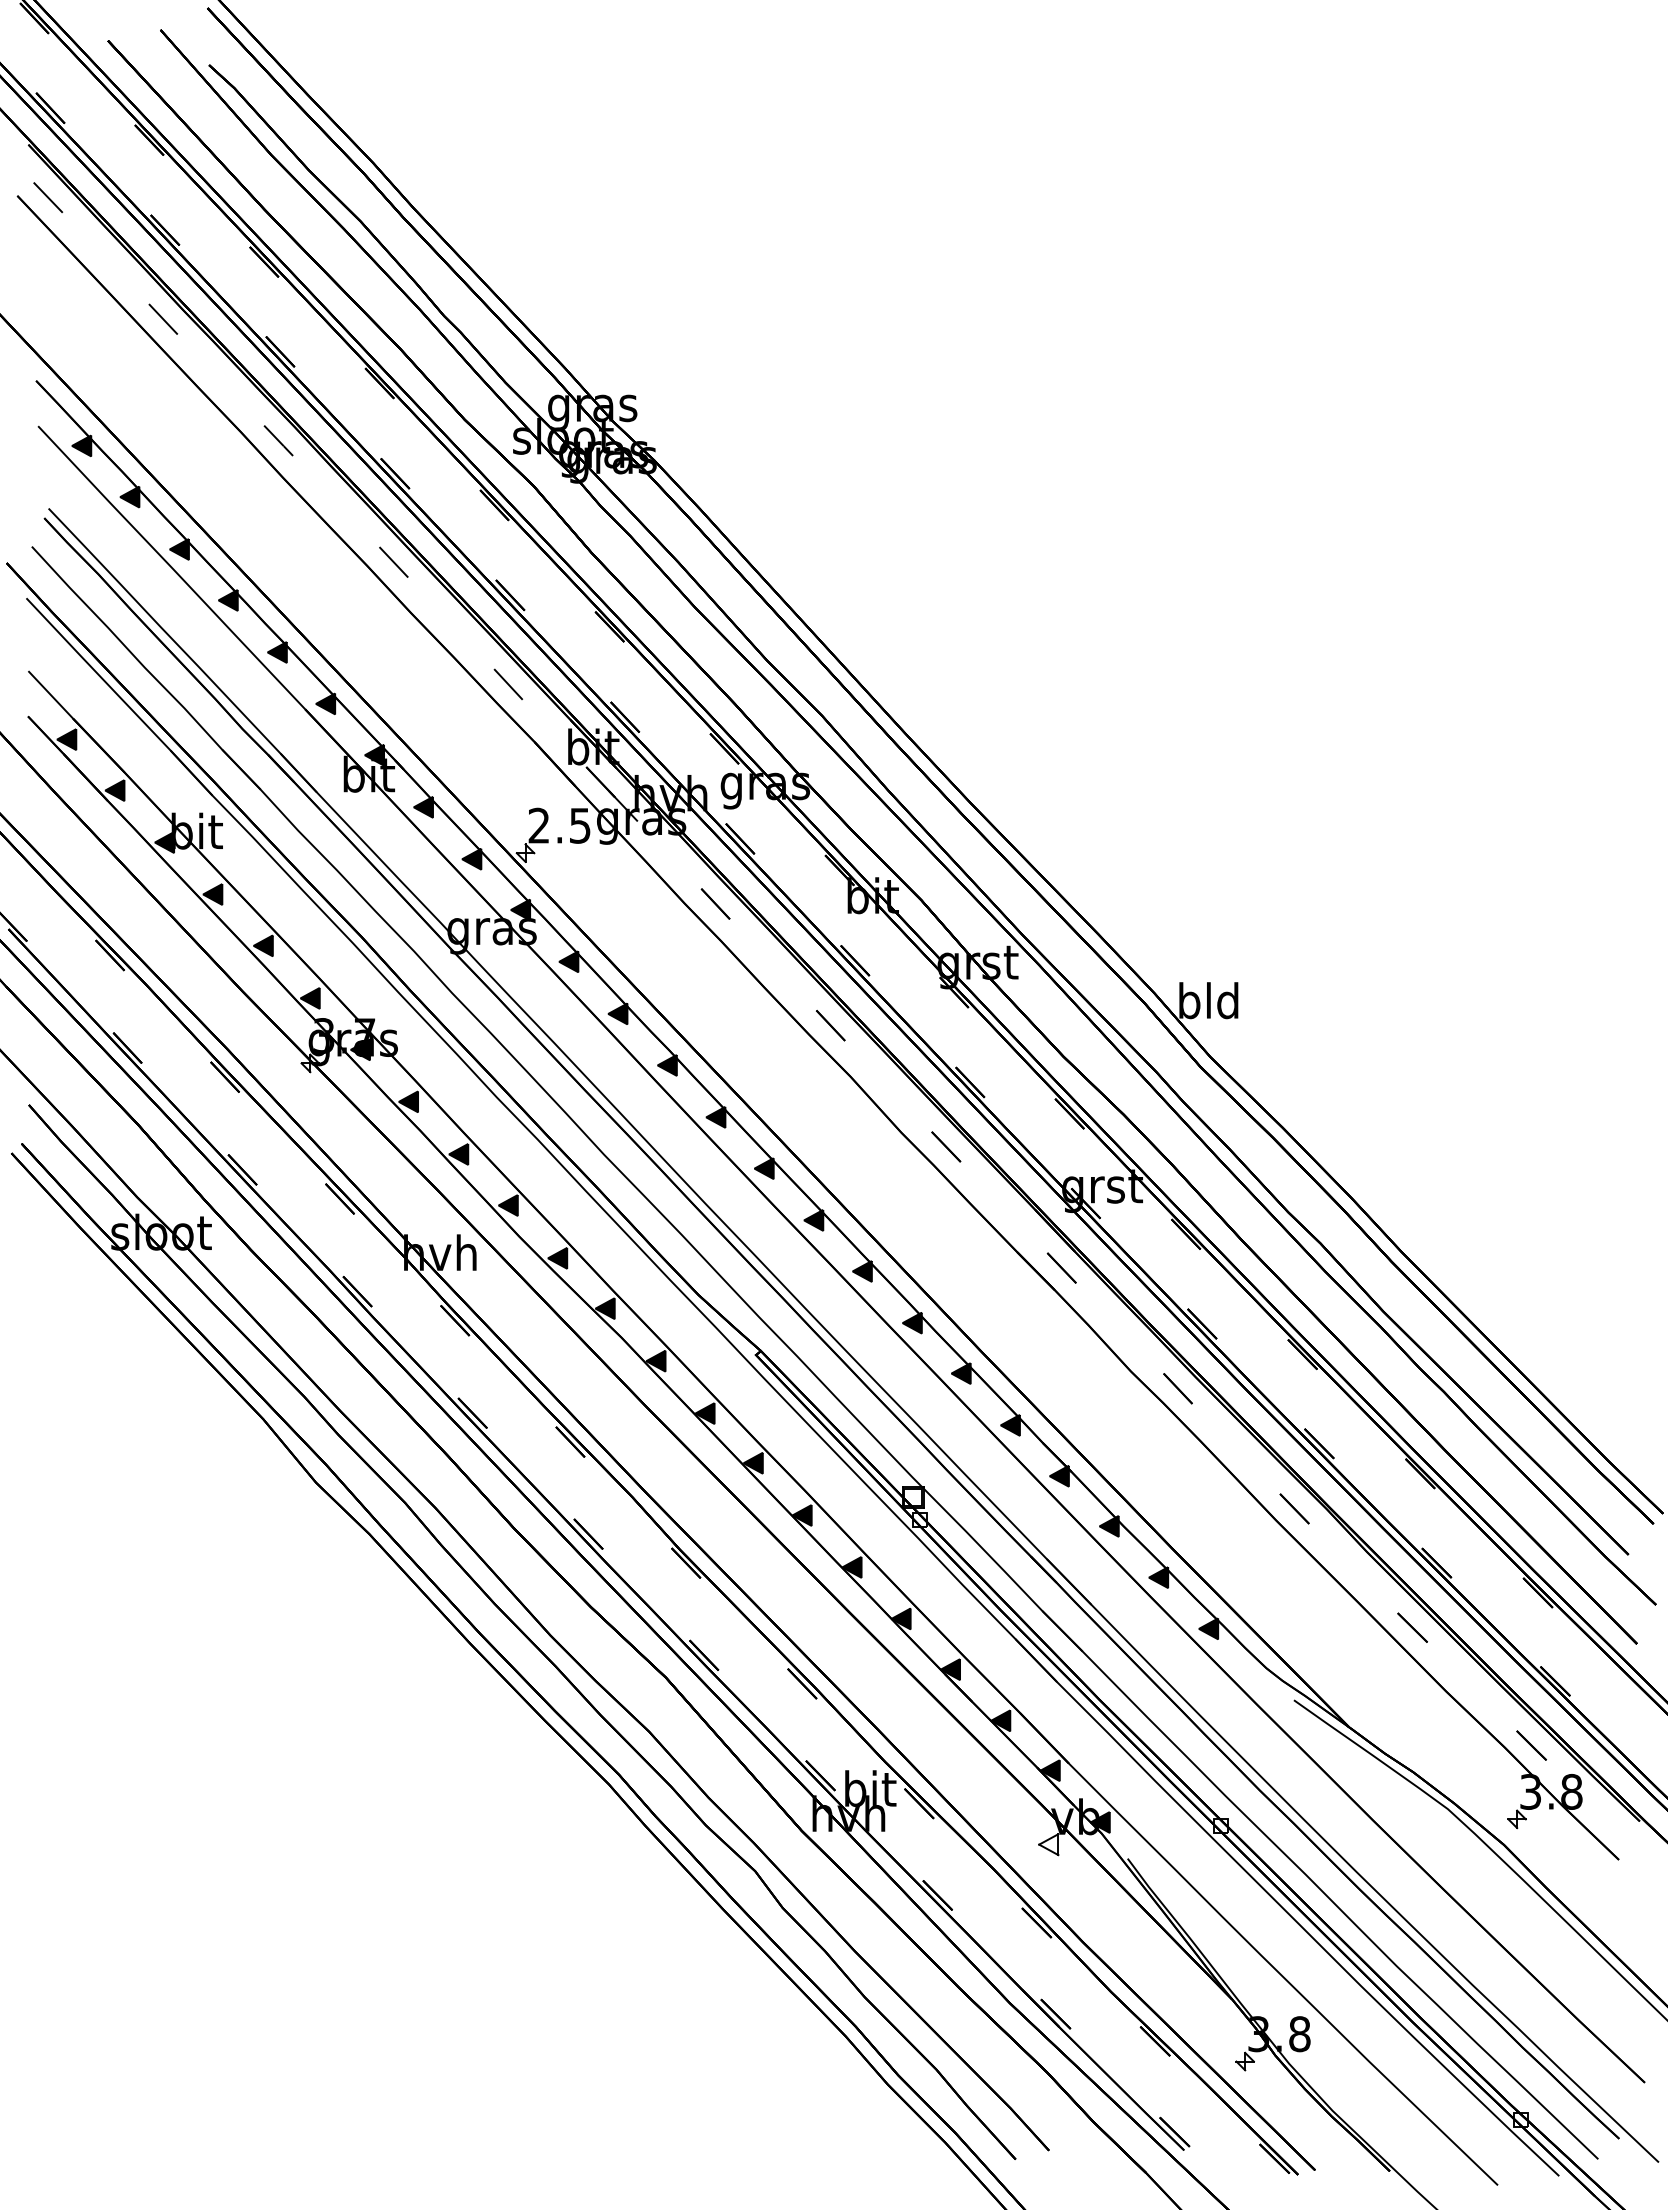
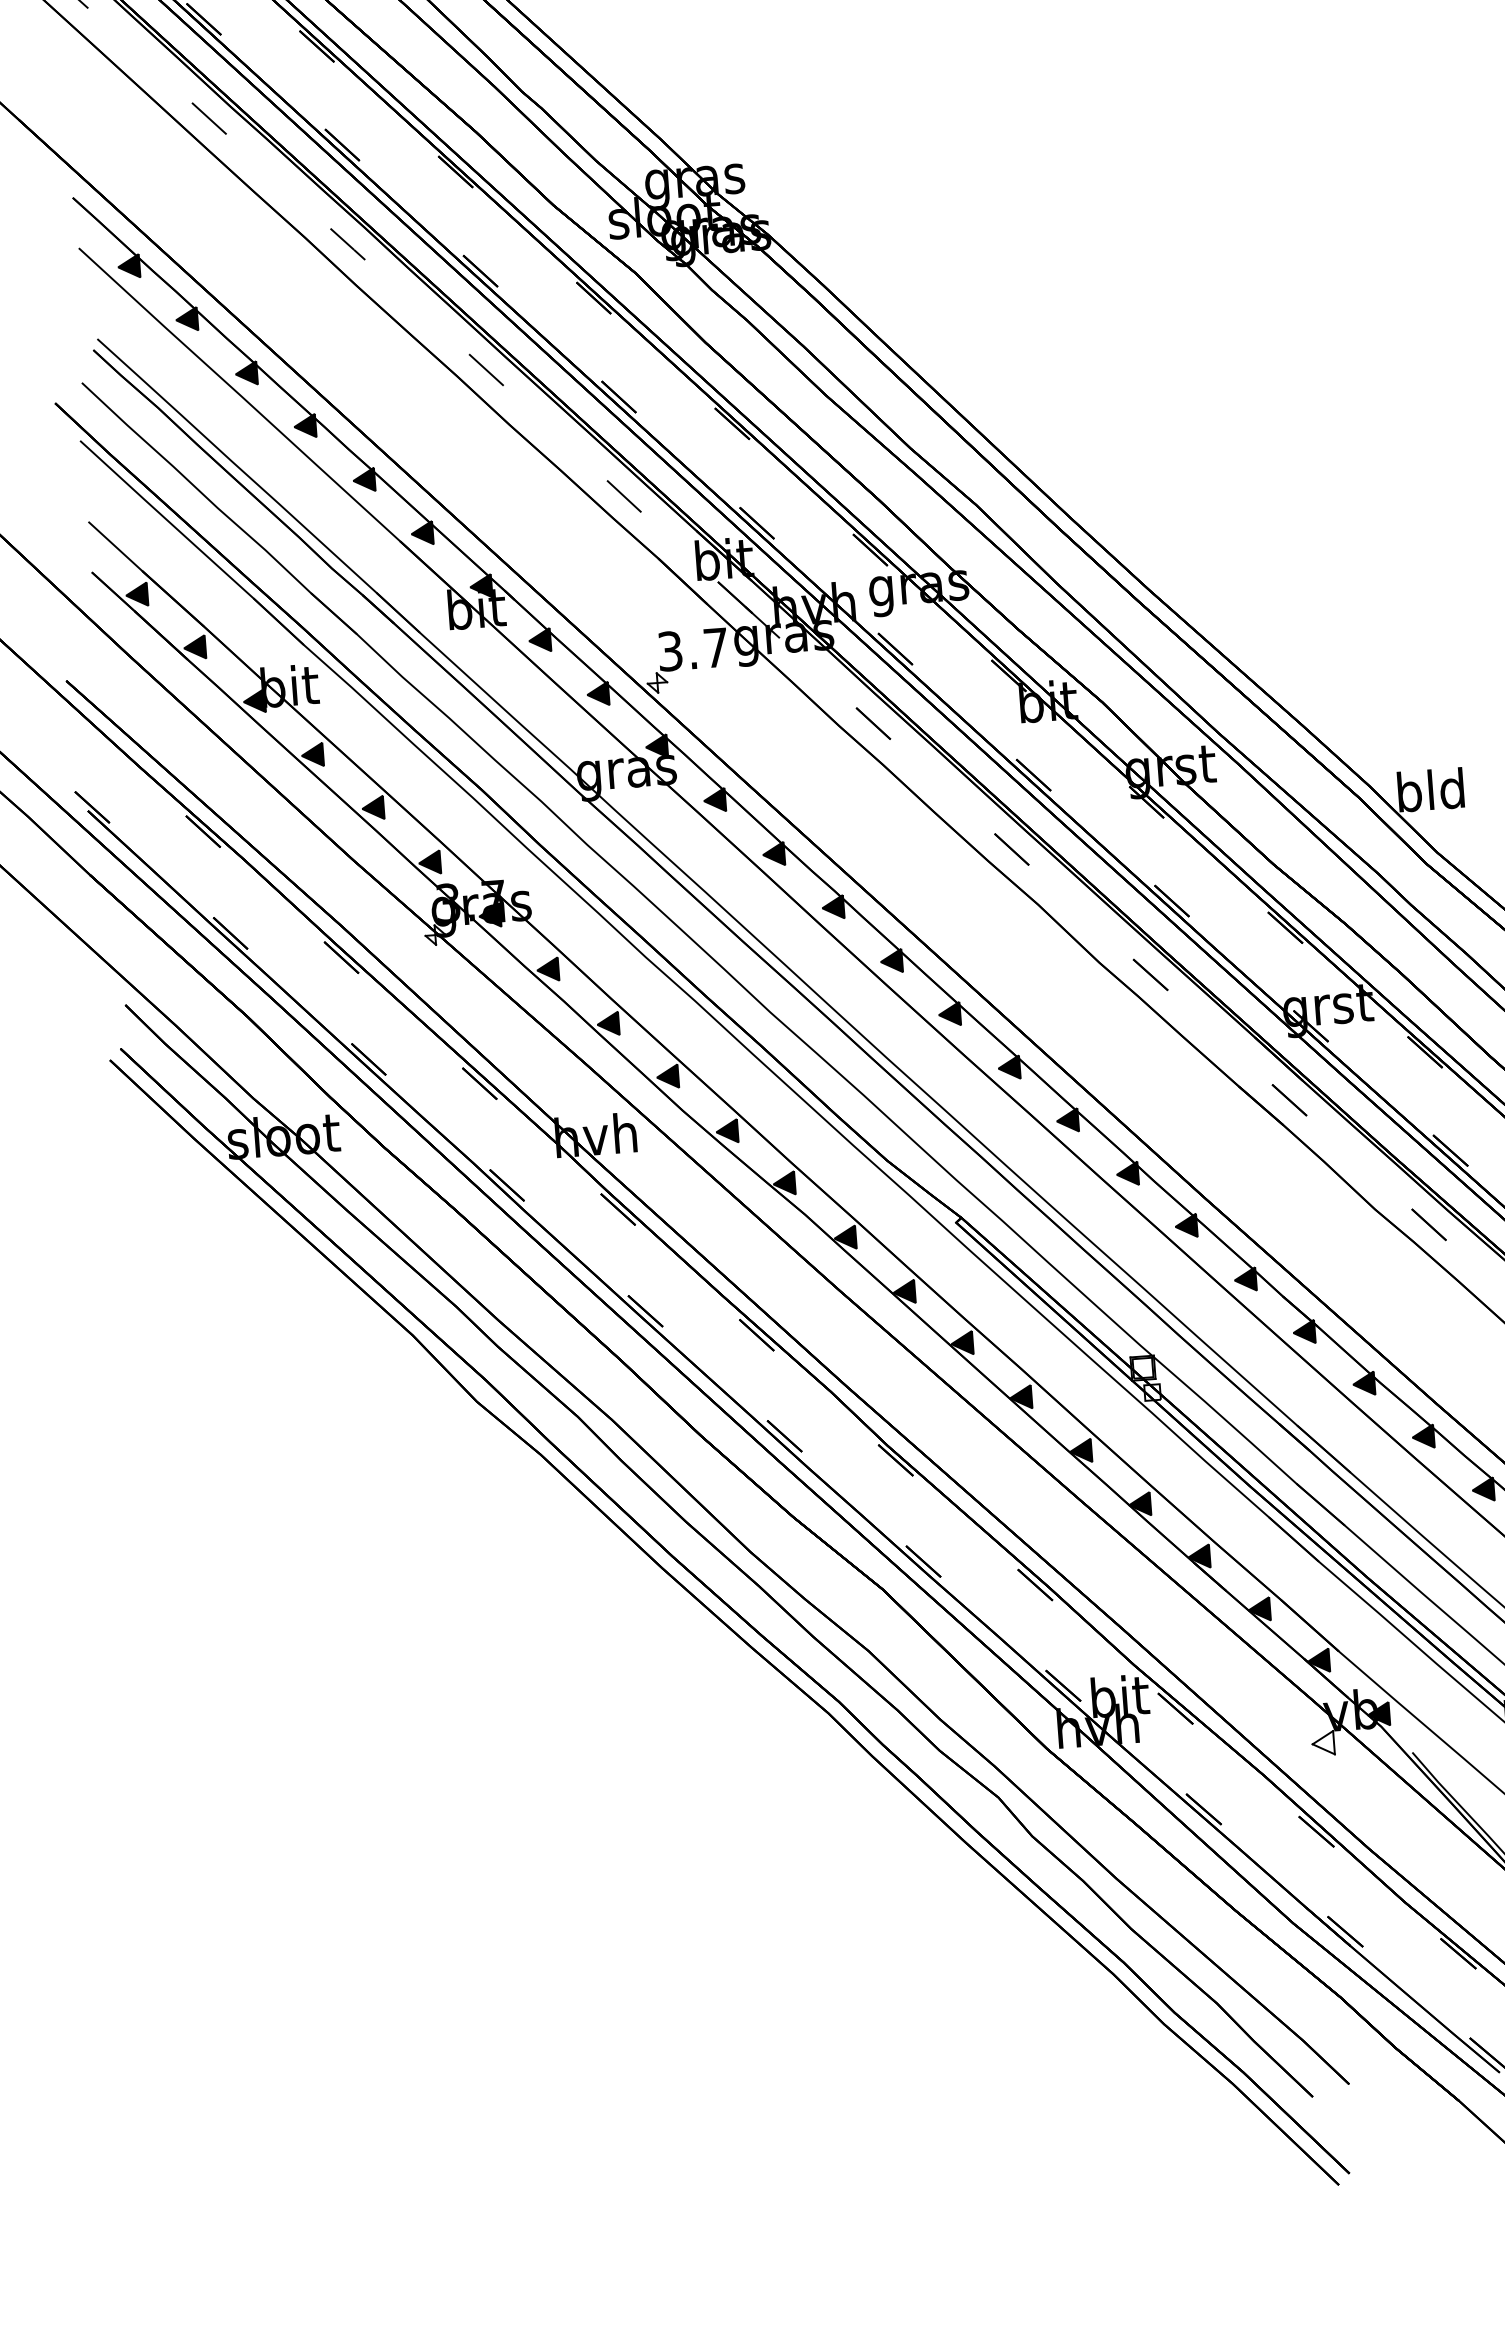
text: (559, 825) -> (692, 649), 2.5 -> 3.7

